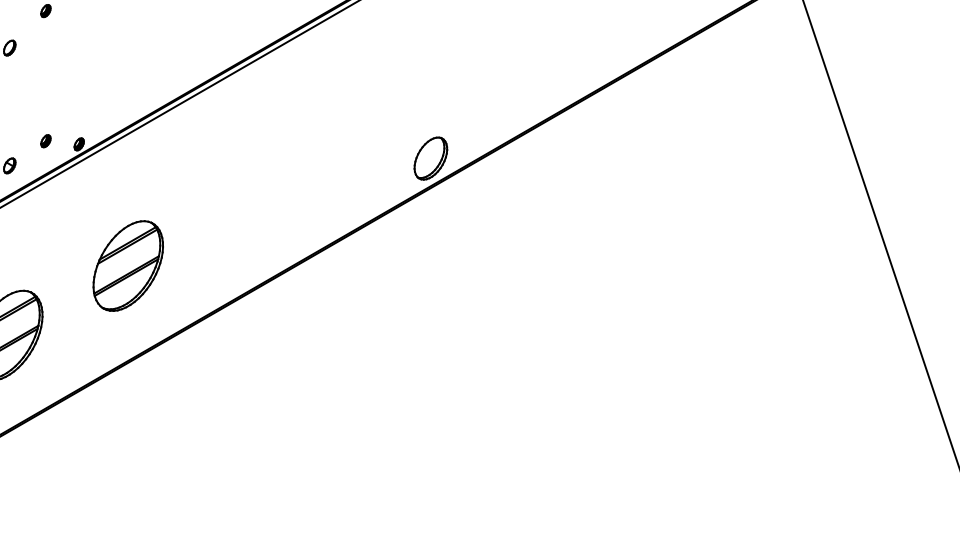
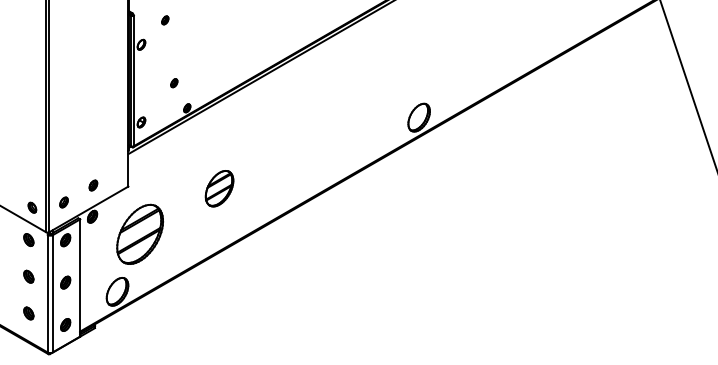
part: (46, 141) -> (174, 83), moved
part: (128, 265) -> (219, 188), size x0.6

